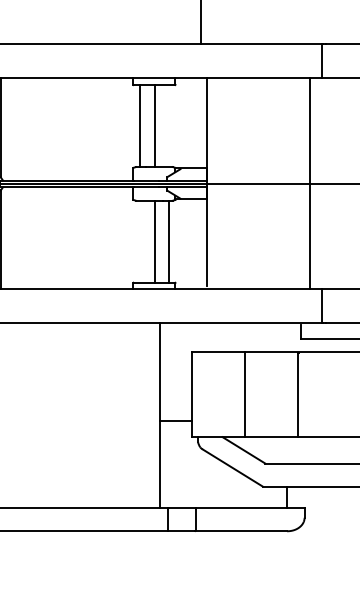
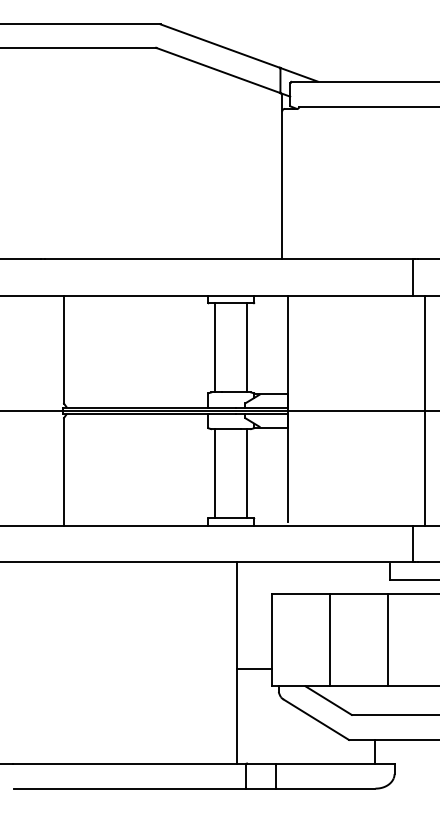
line: (154, 125) -> (246, 347), moved
line: (310, 183) -> (425, 410), moved
line: (154, 241) -> (215, 473), moved

